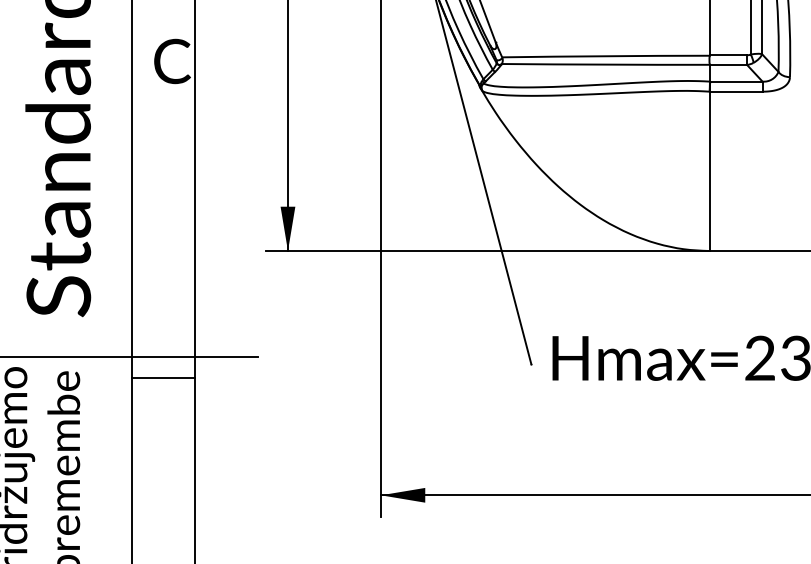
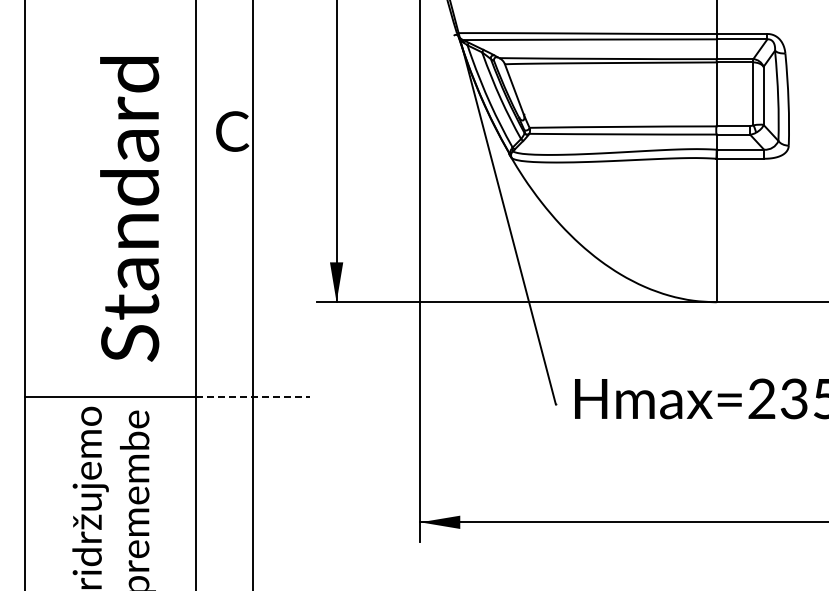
line: (195, 356) -> (253, 397), solid -> dashed
line: (162, 377) -> (223, 416), removed

